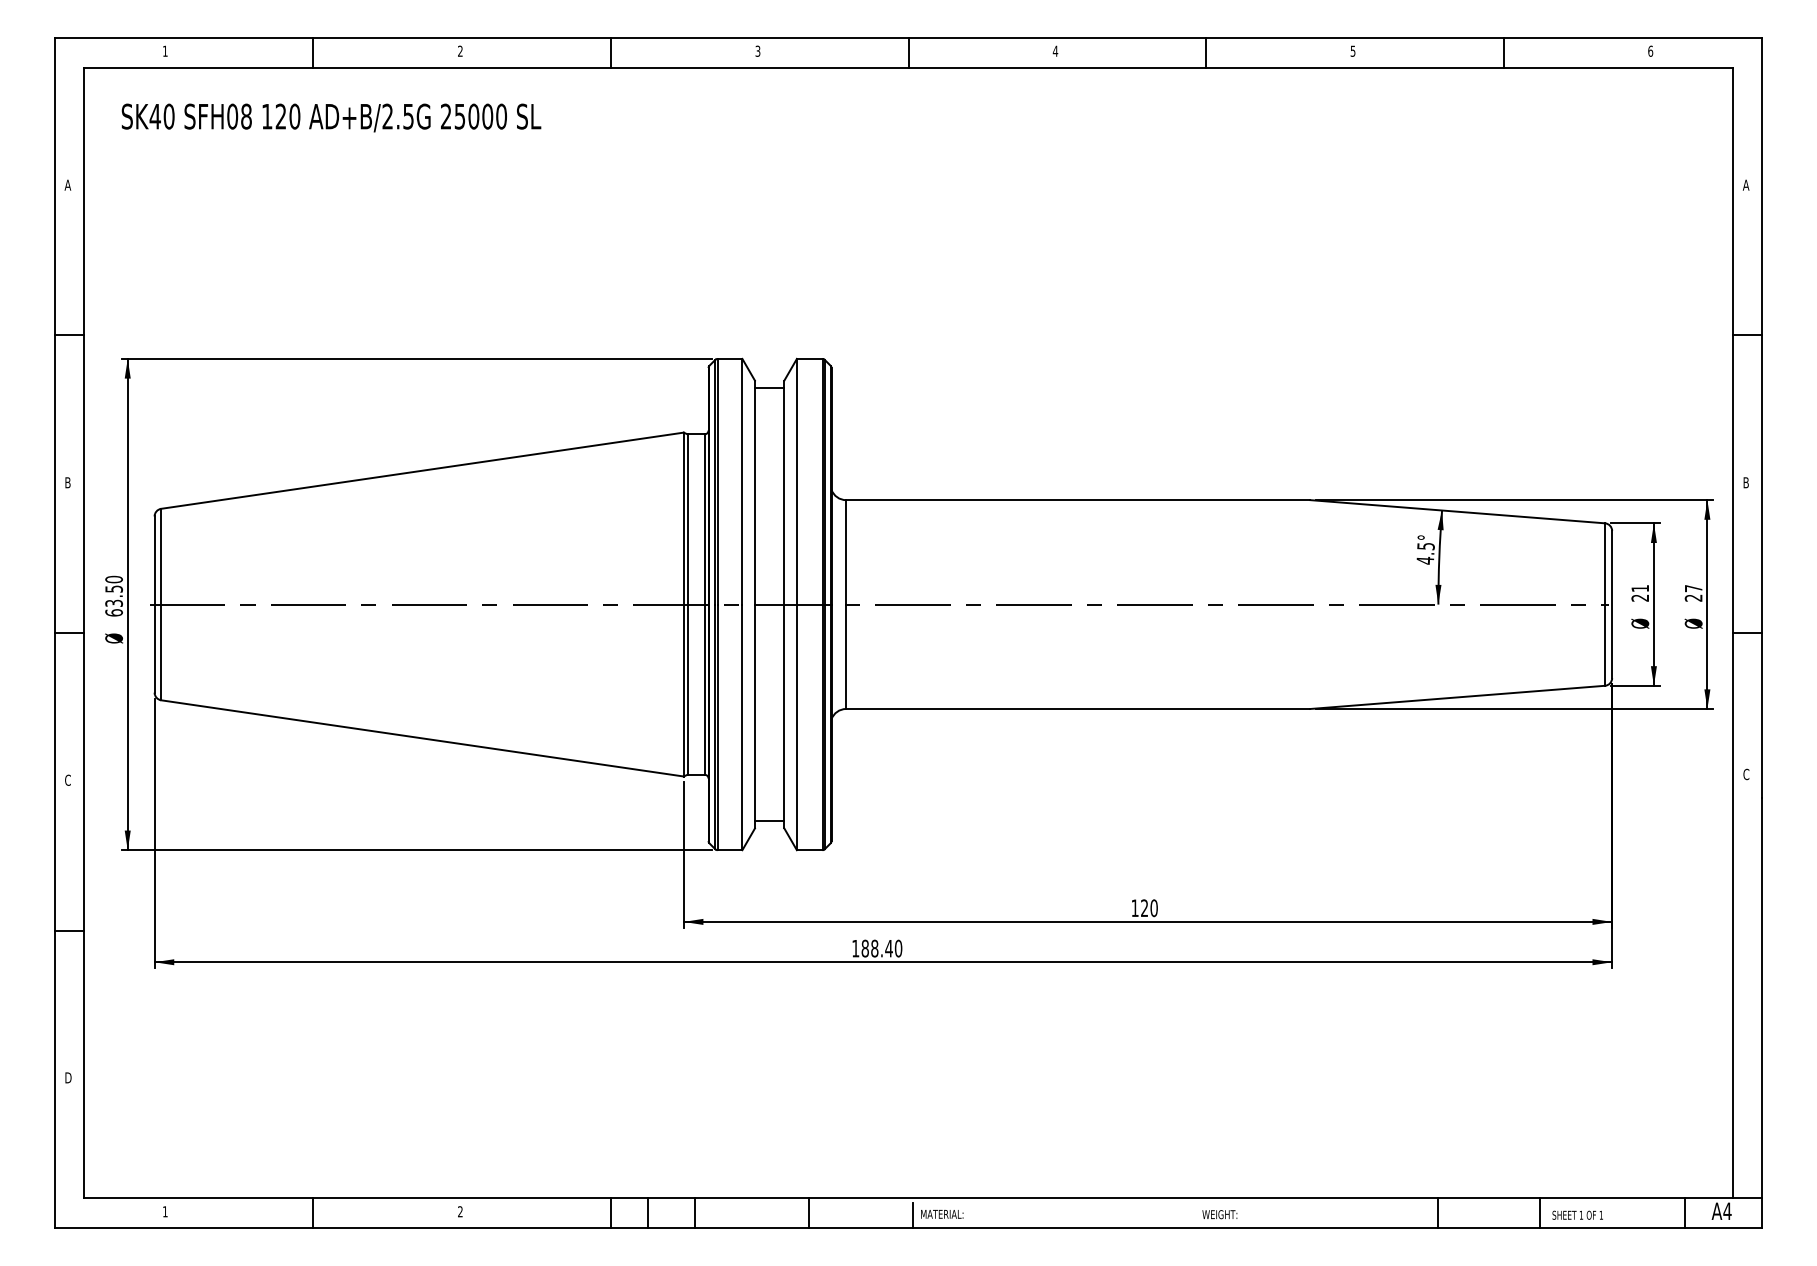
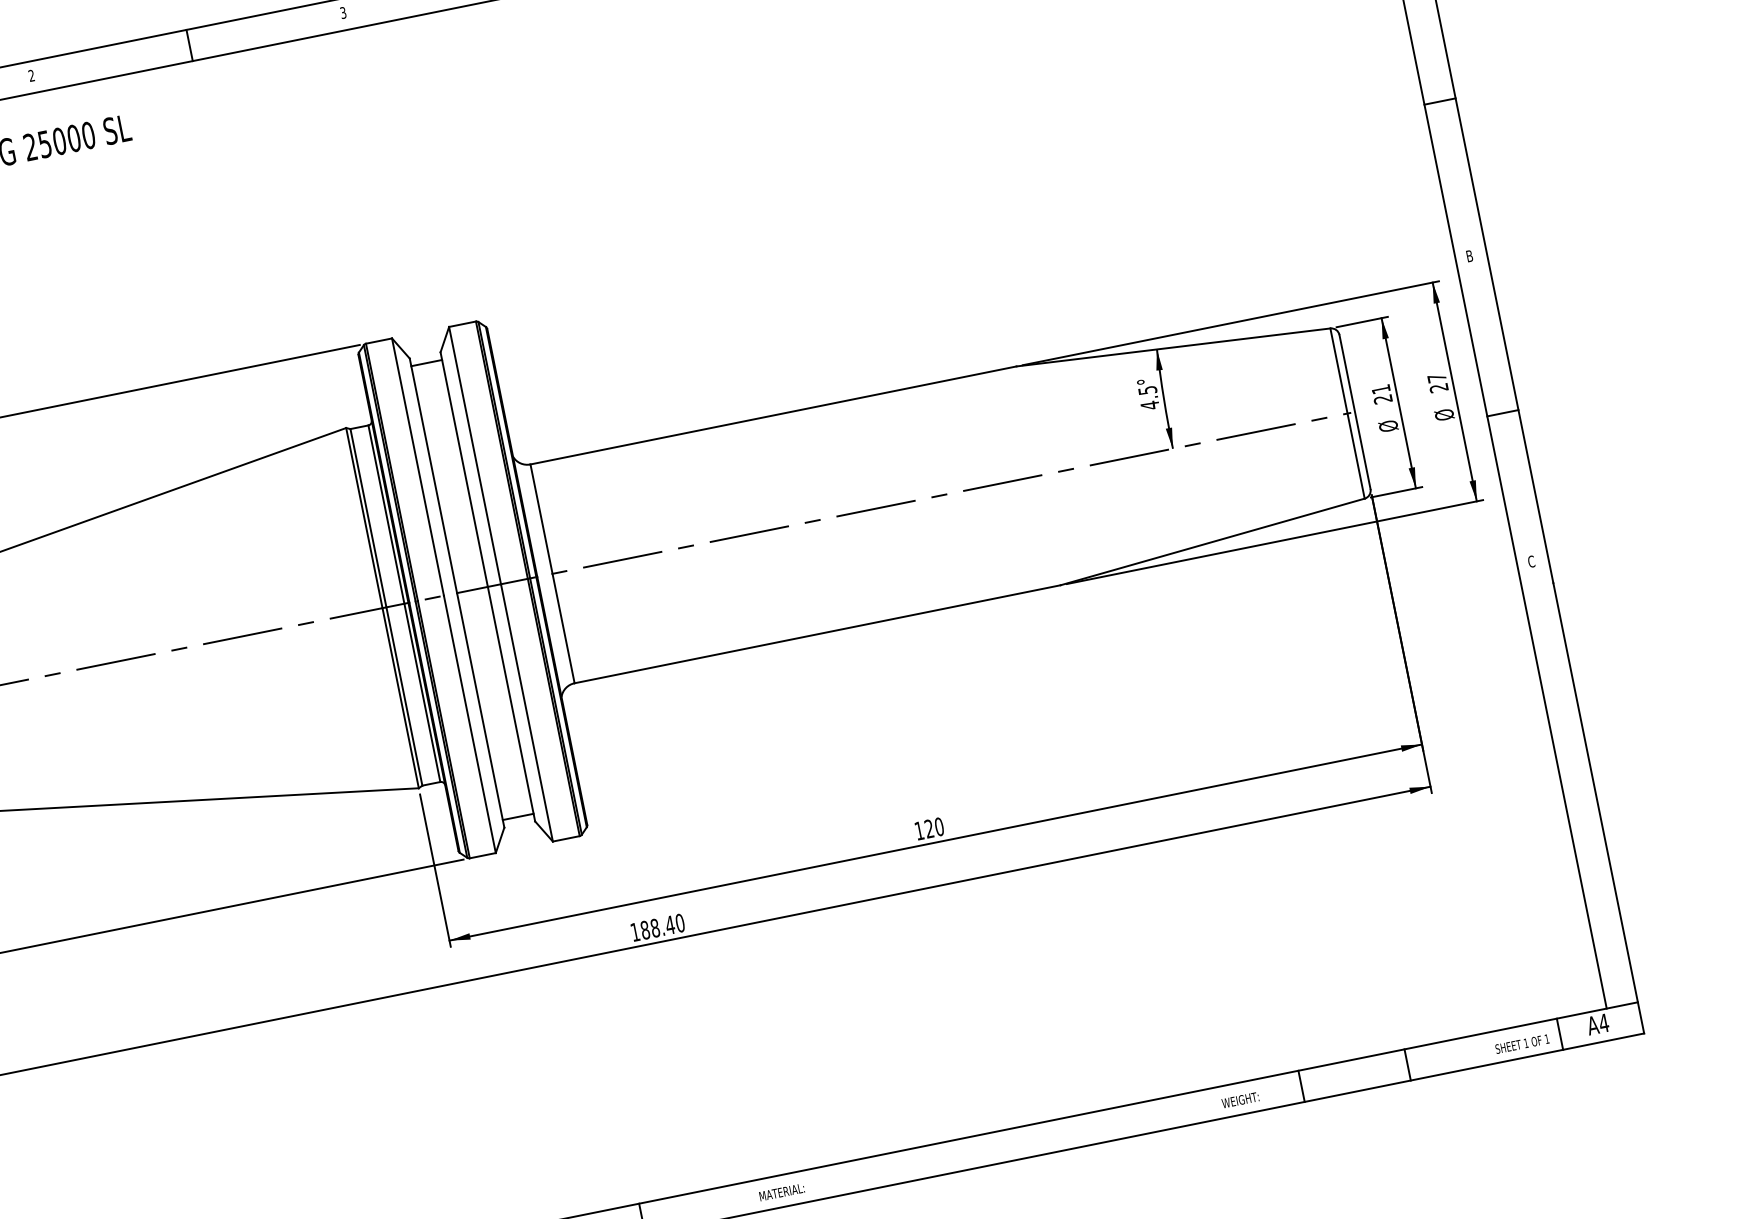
text: (1219, 1214) -> (1240, 1100), moved
text: (1577, 1214) -> (1521, 1043), moved
line: (912, 1215) -> (751, 1199), removed

